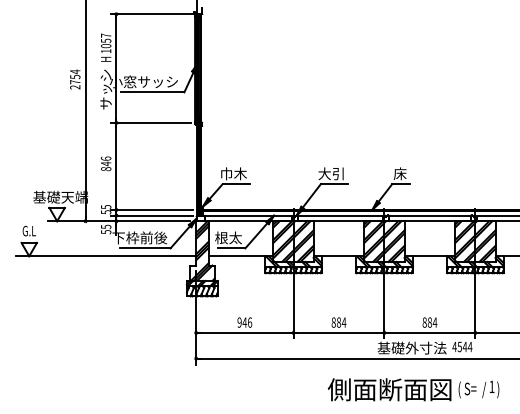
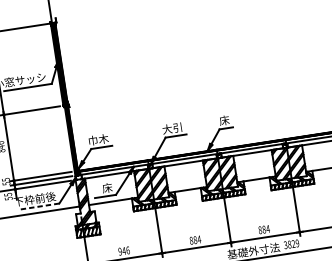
text: (228, 237) -> (101, 188), 根太 -> 床
line: (144, 248) -> (39, 206), solid -> dashed
text: (462, 346) -> (291, 243), 4544 -> 3829

